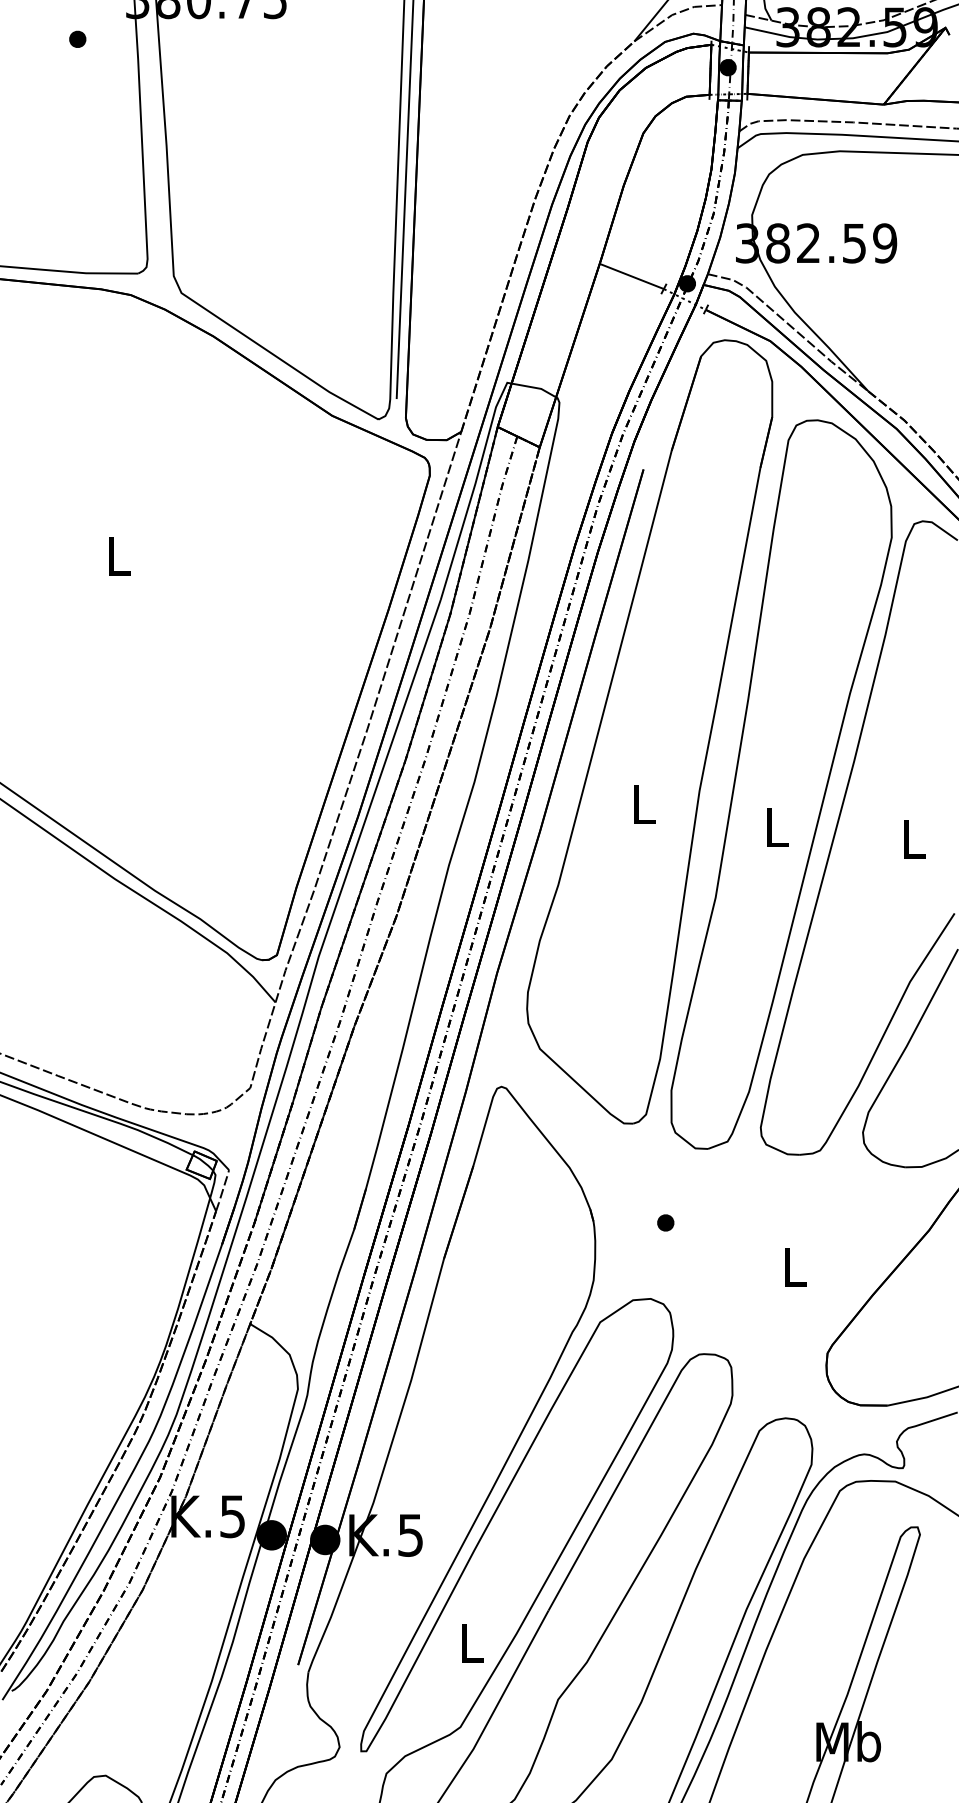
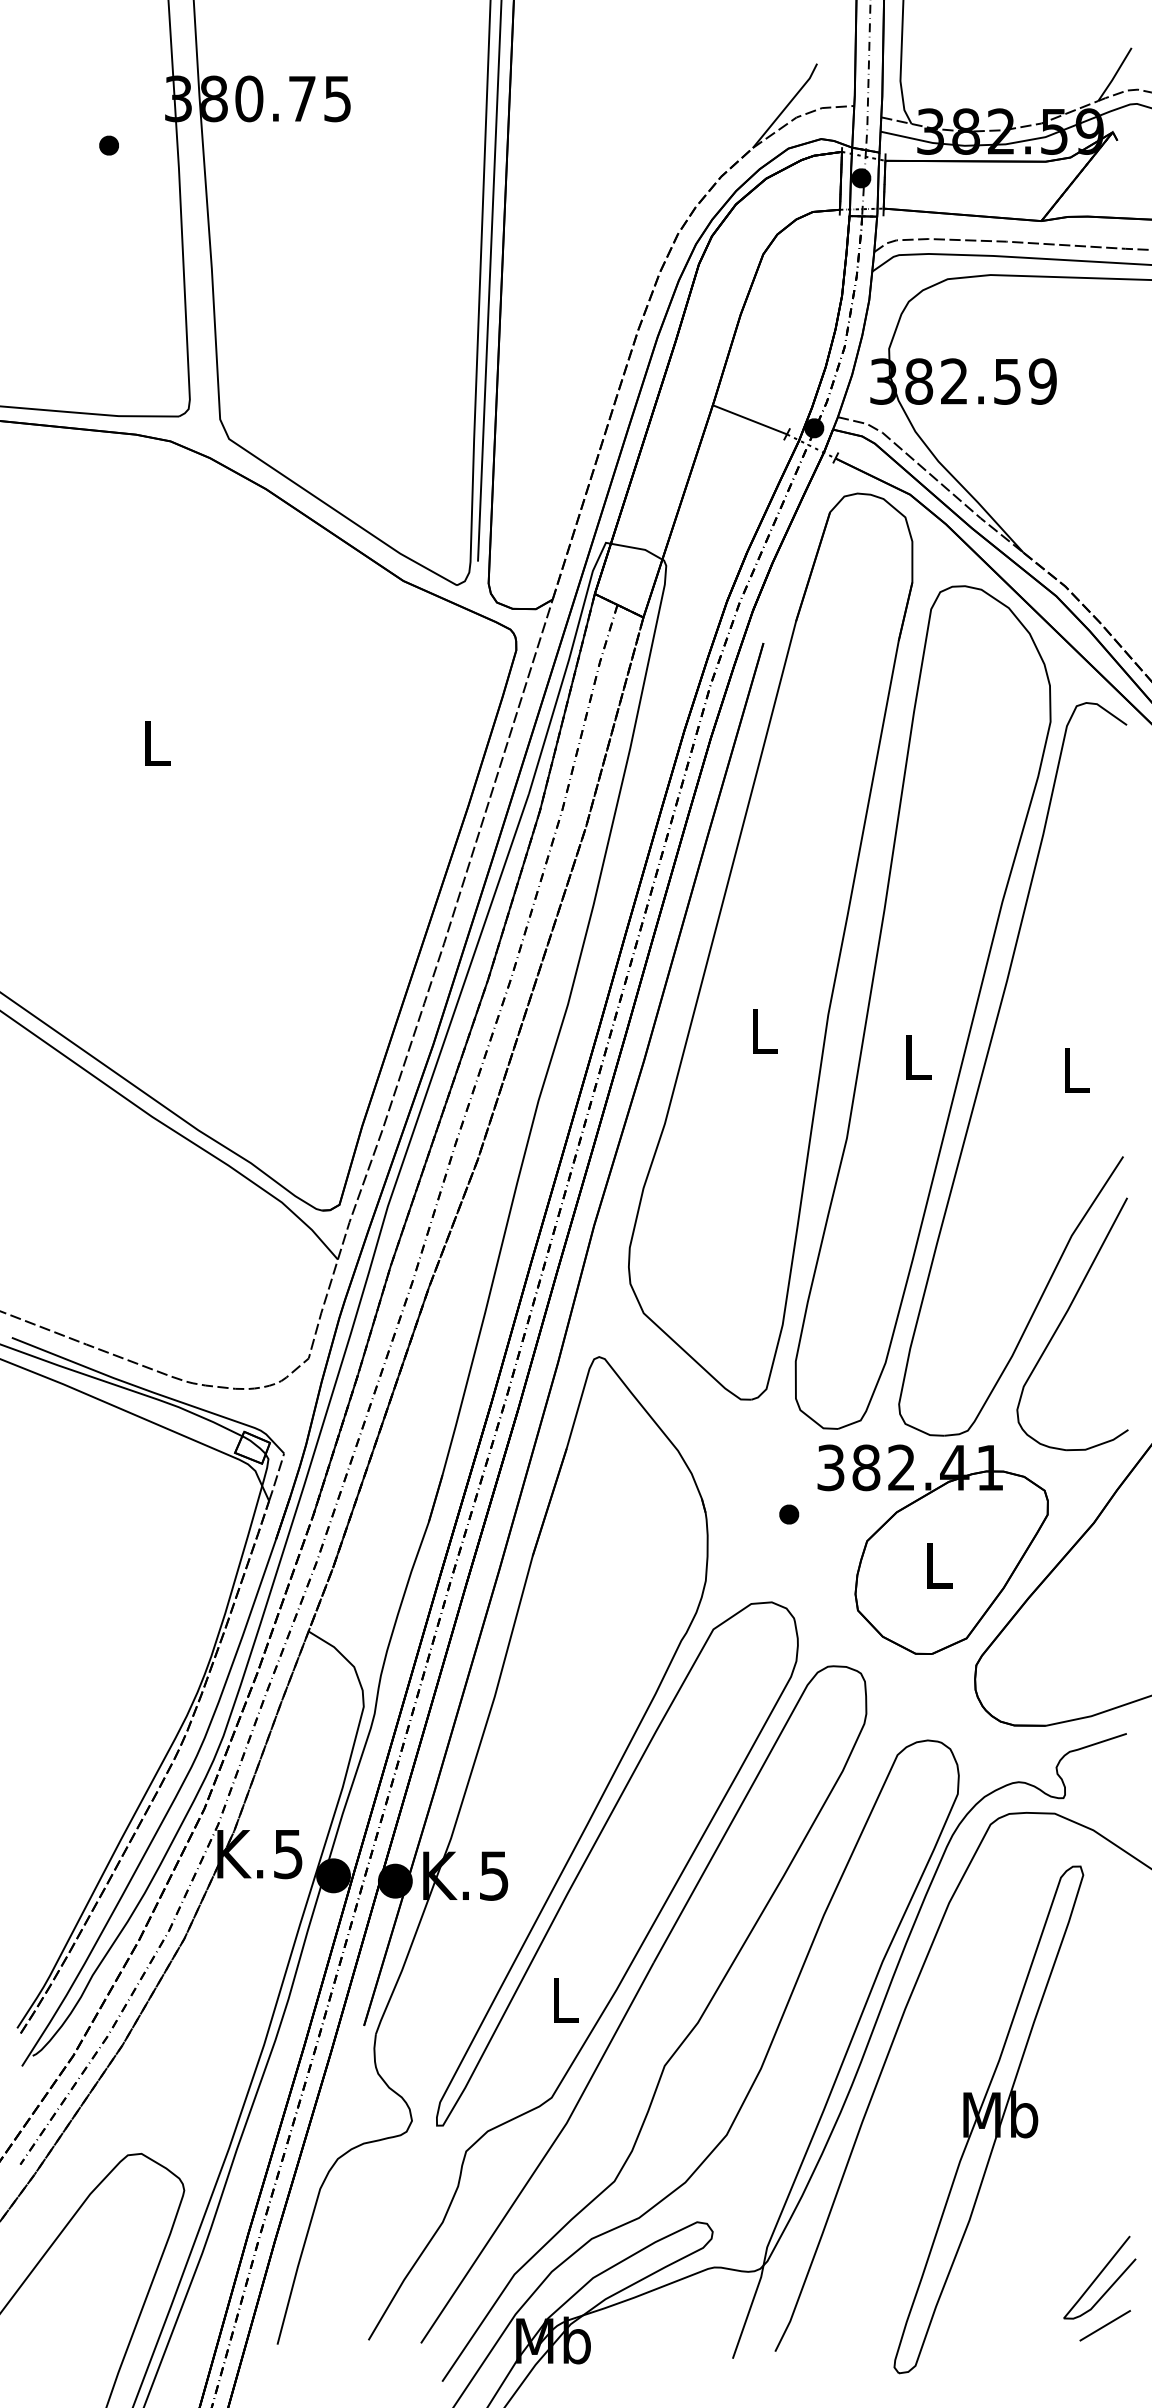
part: (789, 1253) -> (932, 1549), added

